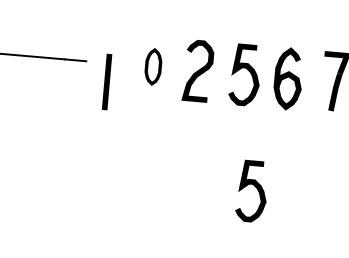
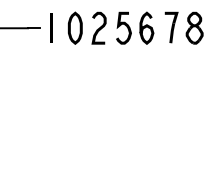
part: (152, 65) -> (74, 27), size x1.67
line: (107, 80) -> (51, 27), moved
curve: (253, 186) -> (133, 86), removed

